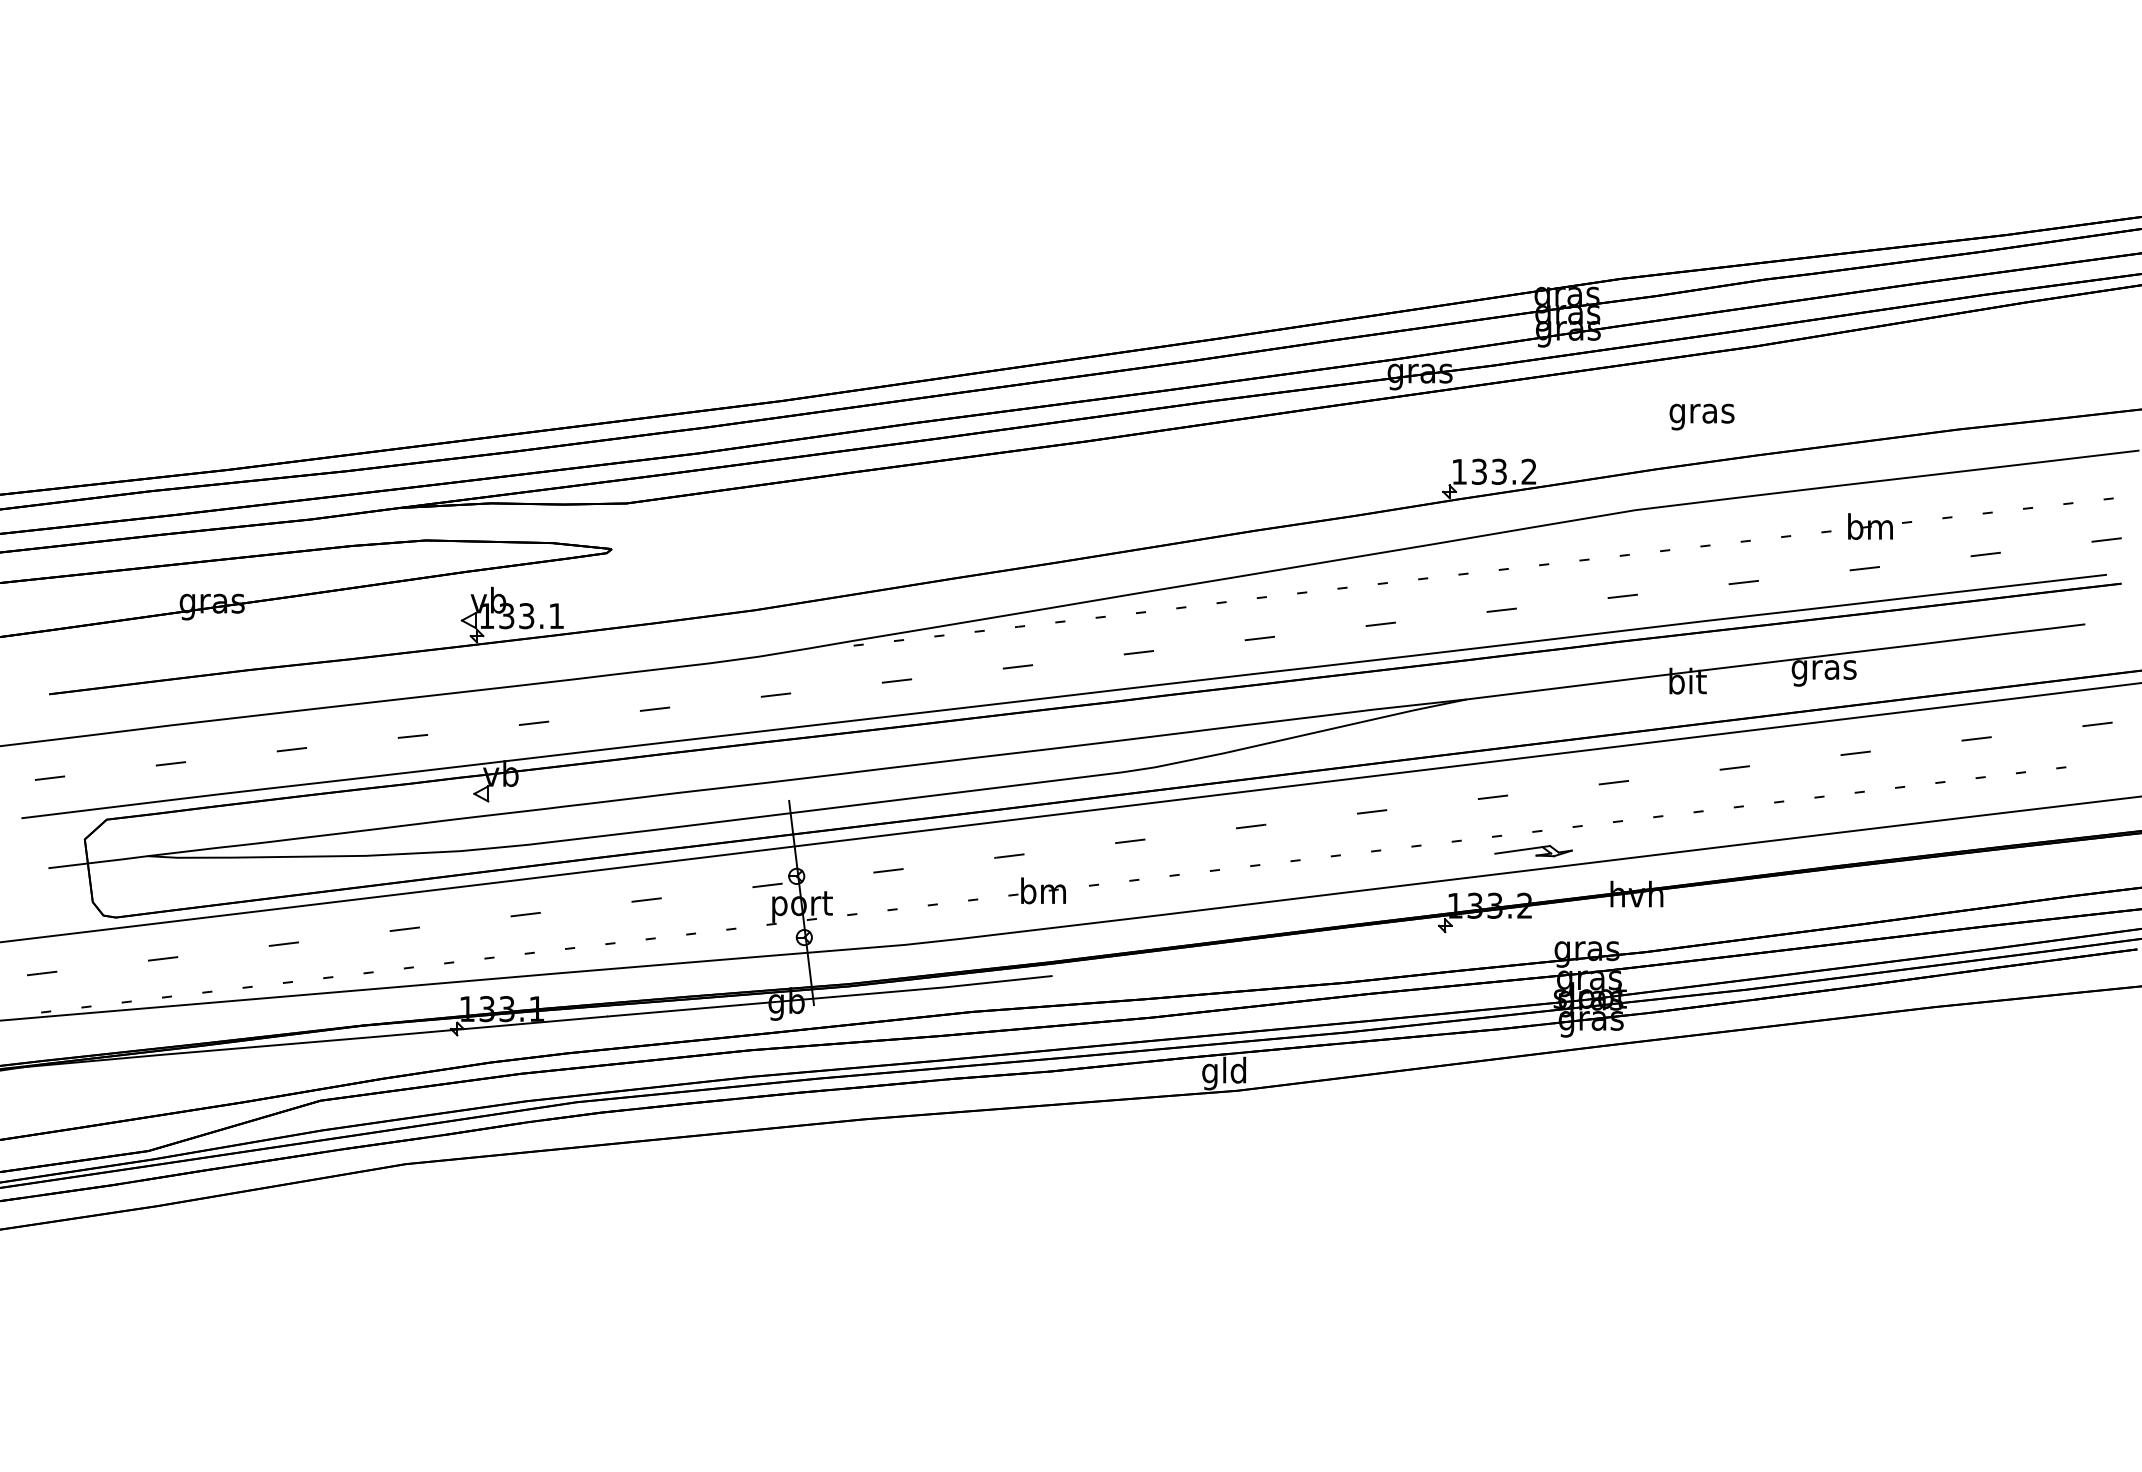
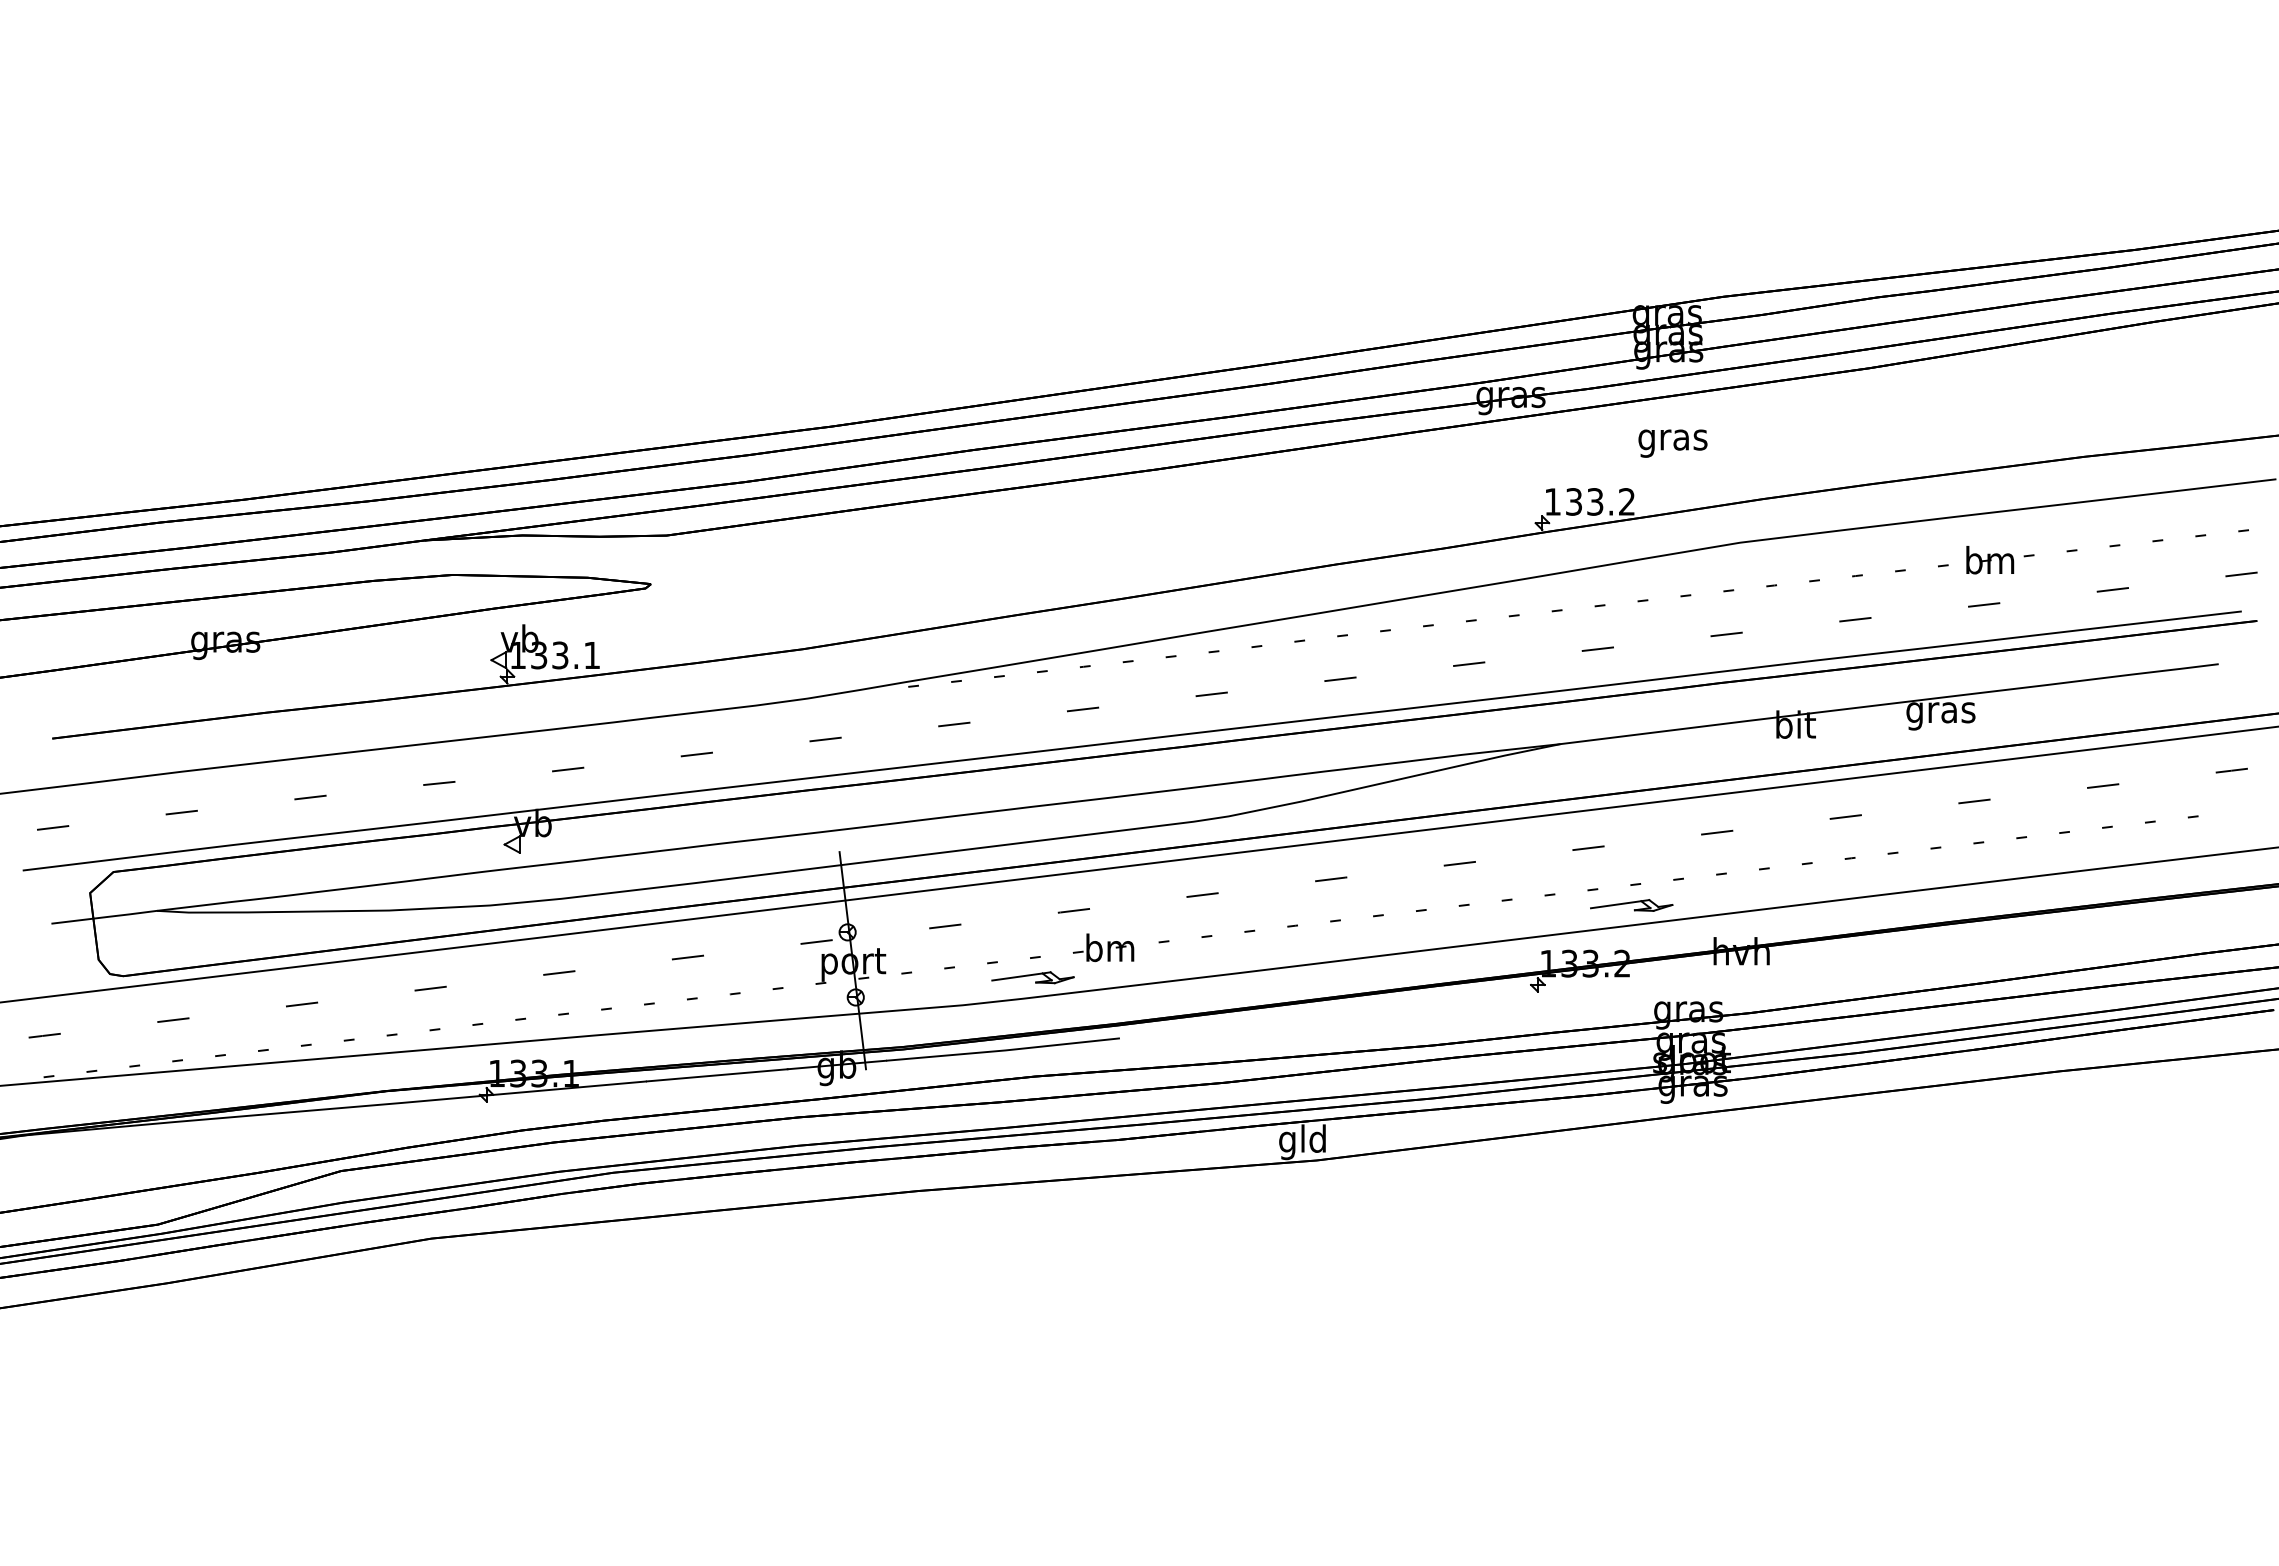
text: (1701, 416) -> (1672, 443), moved
part: (970, 918) -> (1032, 977), added

